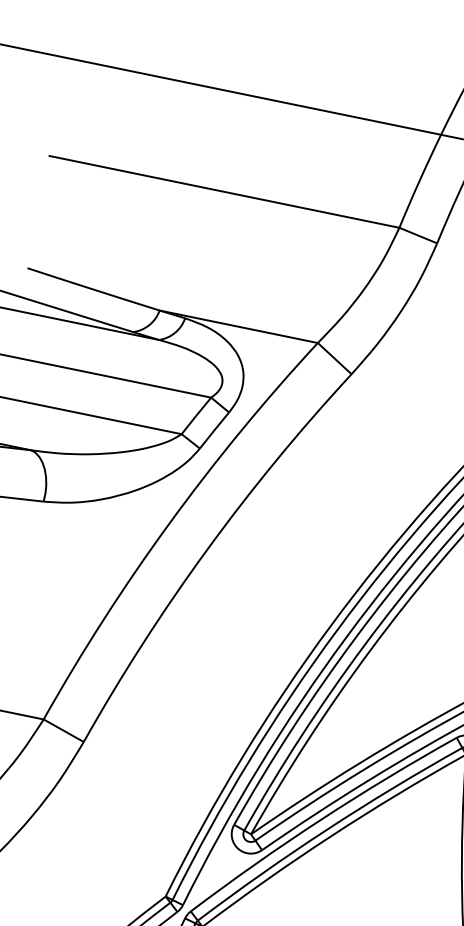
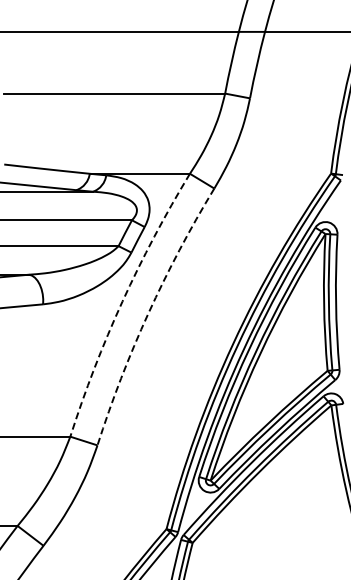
arc: (169, 522) -> (122, 301), solid -> dashed
arc: (207, 550) -> (148, 313), solid -> dashed

